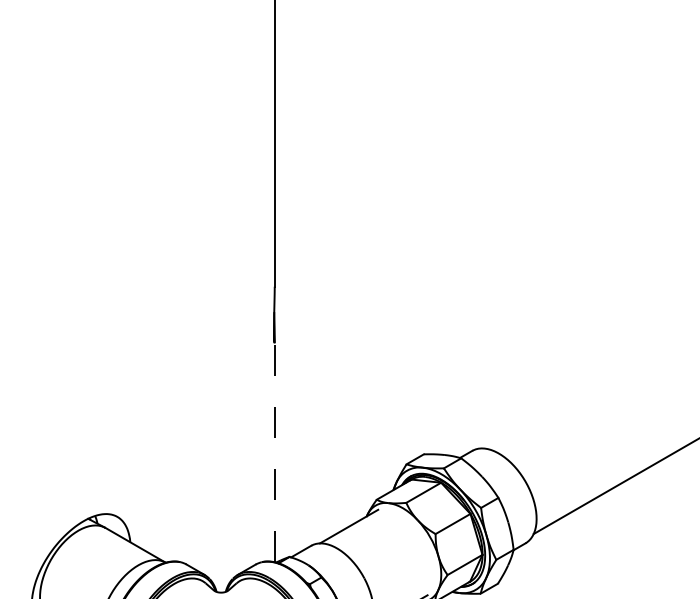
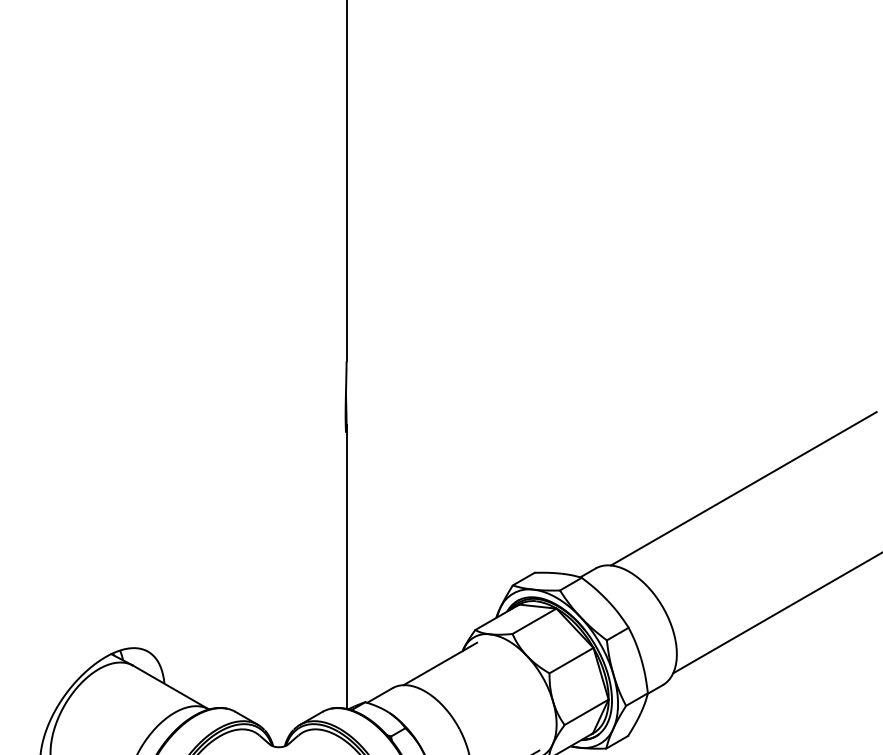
line: (589, 387) -> (743, 488), added
line: (274, 449) -> (346, 566), dashed -> solid

